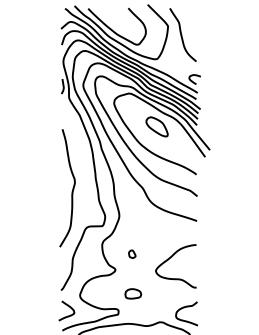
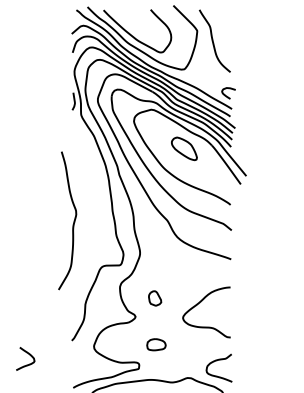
curve: (72, 188) -> (73, 221), moved
part: (132, 253) -> (155, 297), size x1.6
curve: (67, 306) -> (26, 353), moved

